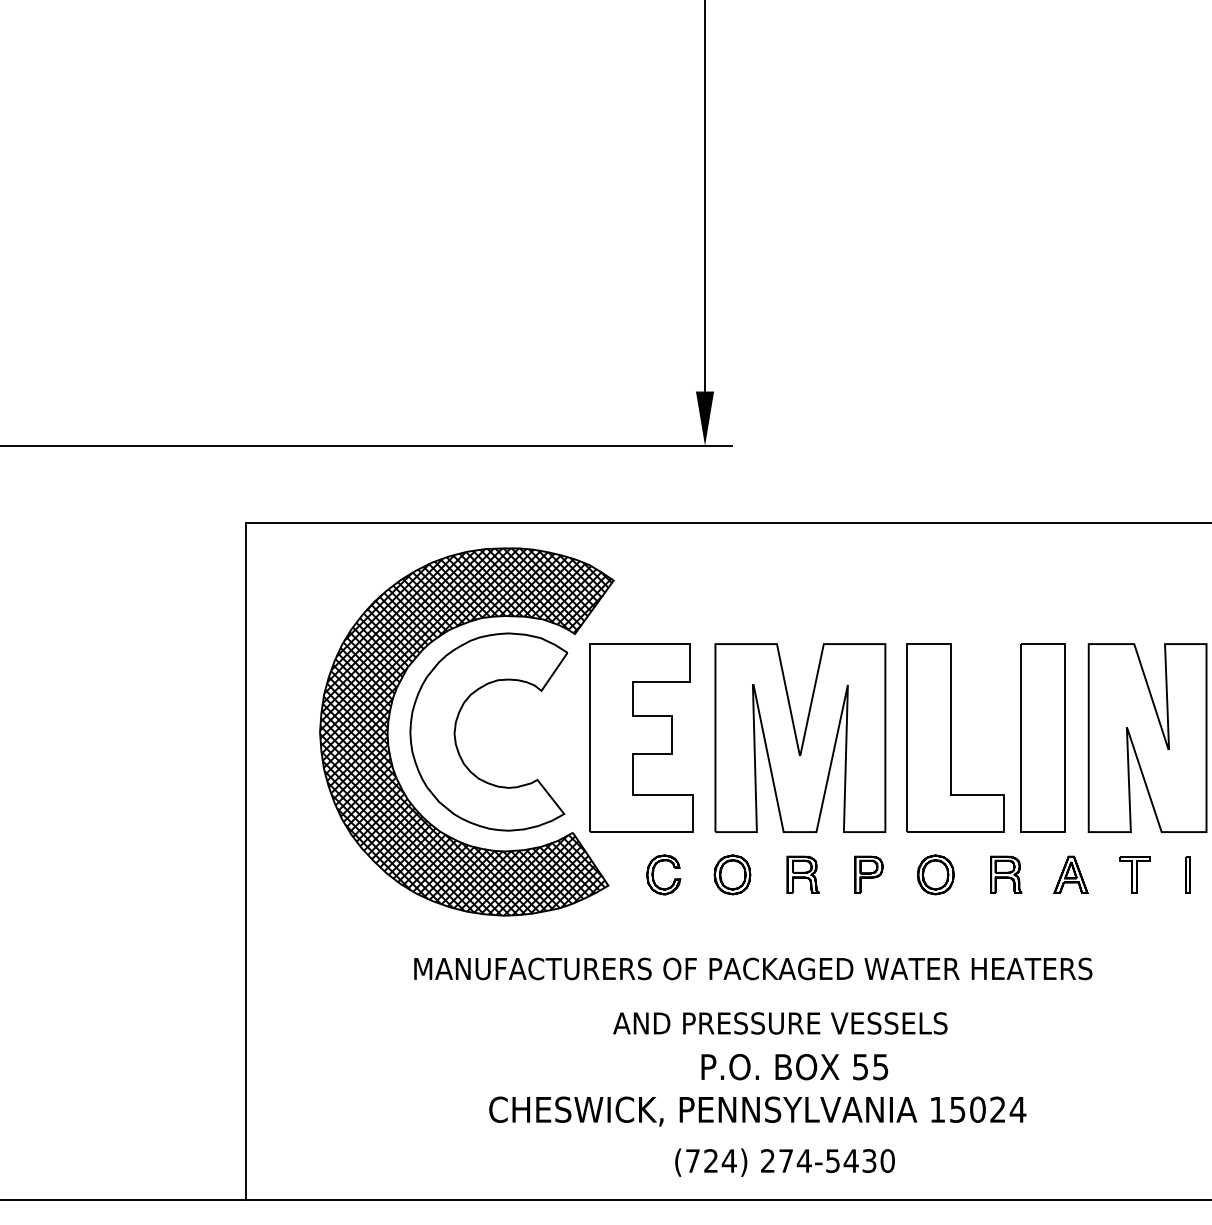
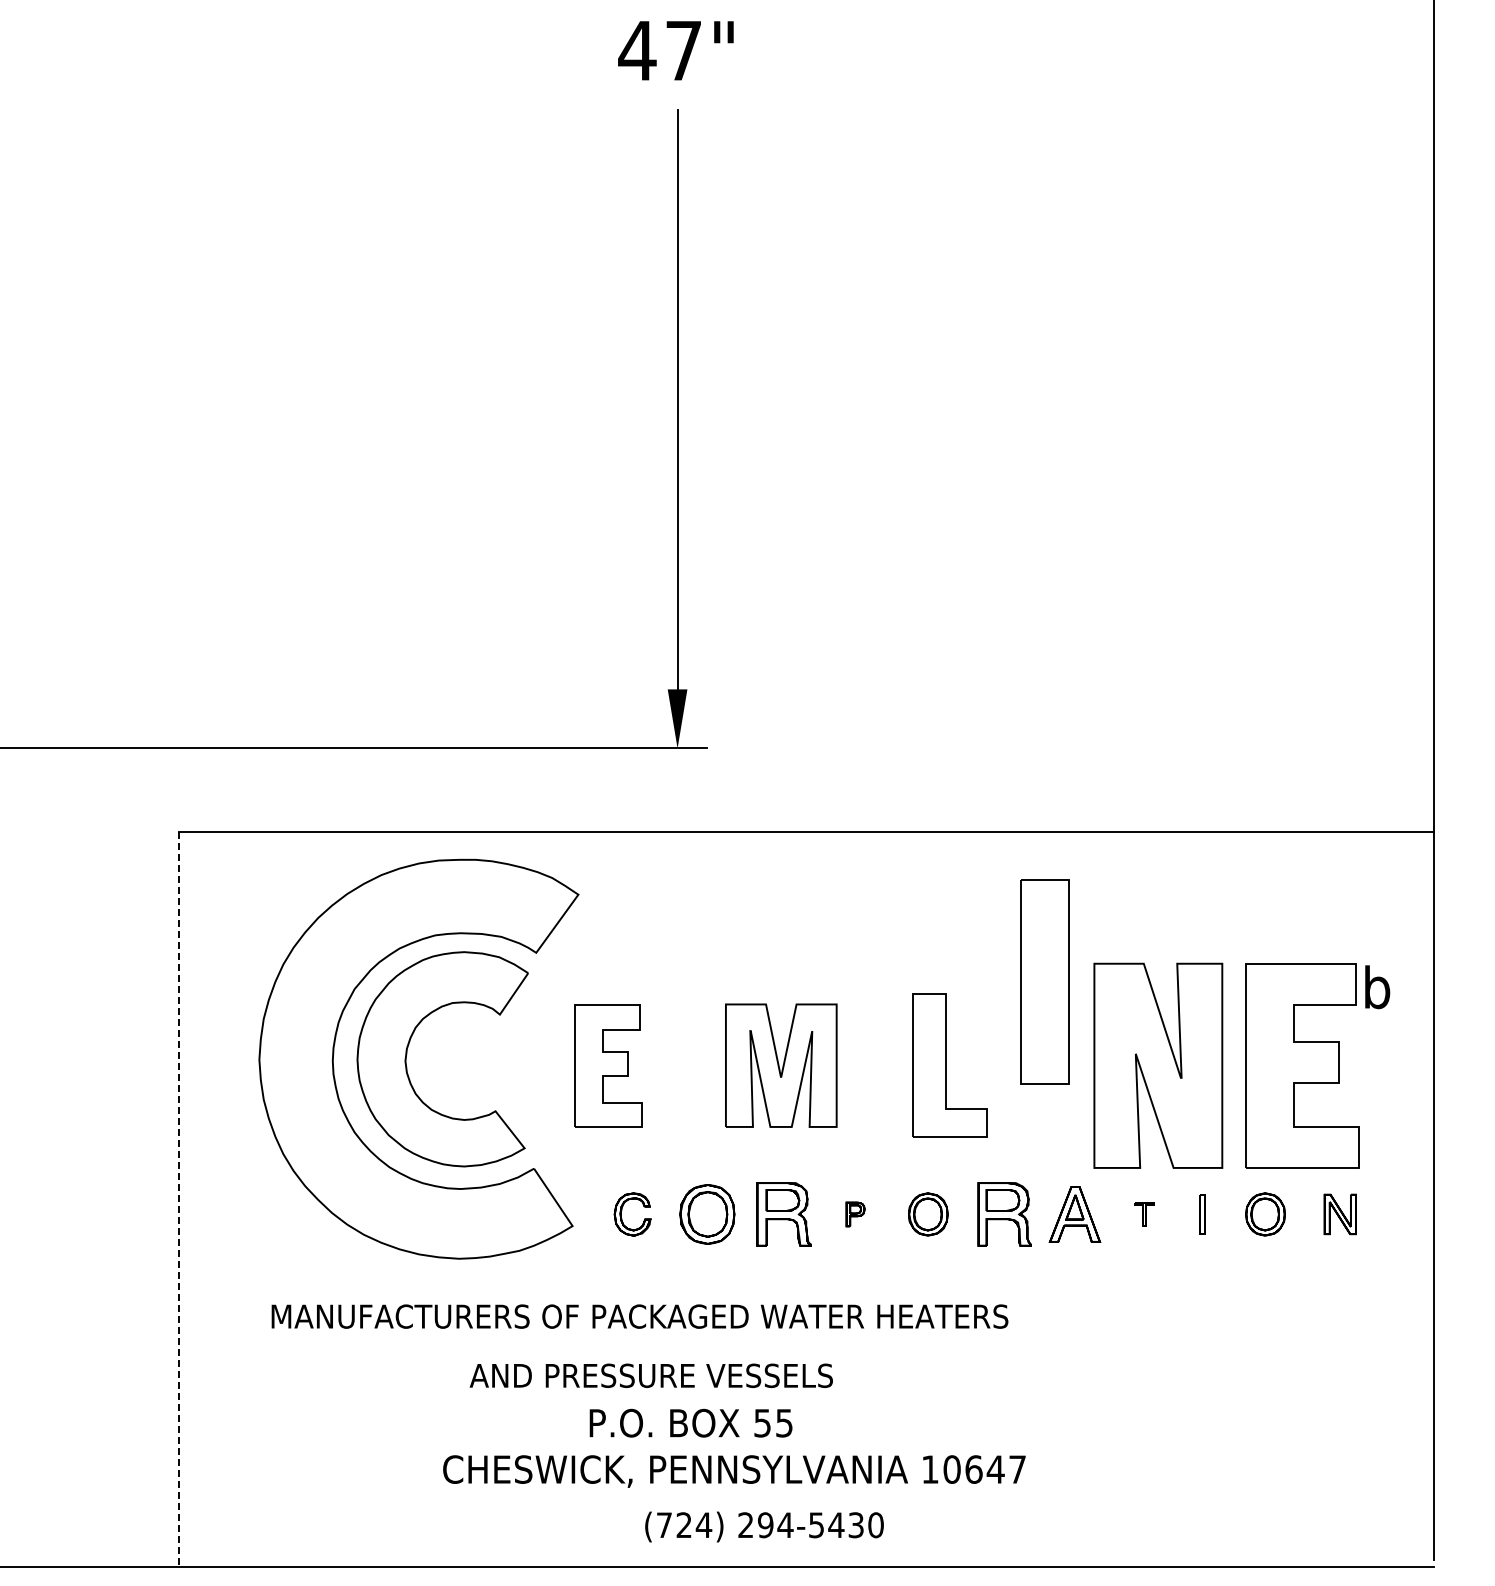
hatch: (465, 731) -> (417, 1058), removed
part: (641, 737) -> (608, 1065), size x0.6
part: (800, 737) -> (781, 1065), size x0.6
part: (955, 737) -> (949, 1065), size x0.7
part: (1042, 737) -> (1044, 981), moved
line: (245, 861) -> (178, 1199), solid -> dashed
part: (732, 874) -> (707, 1214), size x1.4
part: (802, 874) -> (783, 1214), size x1.6
part: (868, 874) -> (855, 1214), size x0.6
part: (1006, 874) -> (1004, 1214), size x1.6
part: (1071, 874) -> (1075, 1214), size x1.4
part: (1134, 874) -> (1144, 1214), size x0.6
text: (752, 968) -> (639, 1316), moved
text: (779, 1023) -> (650, 1375), moved
text: (794, 1066) -> (690, 1422), moved
text: (987, 1109) -> (984, 1469), 15024 -> 10647
text: (785, 1161) -> (765, 1525), 274-5430 -> 294-5430

